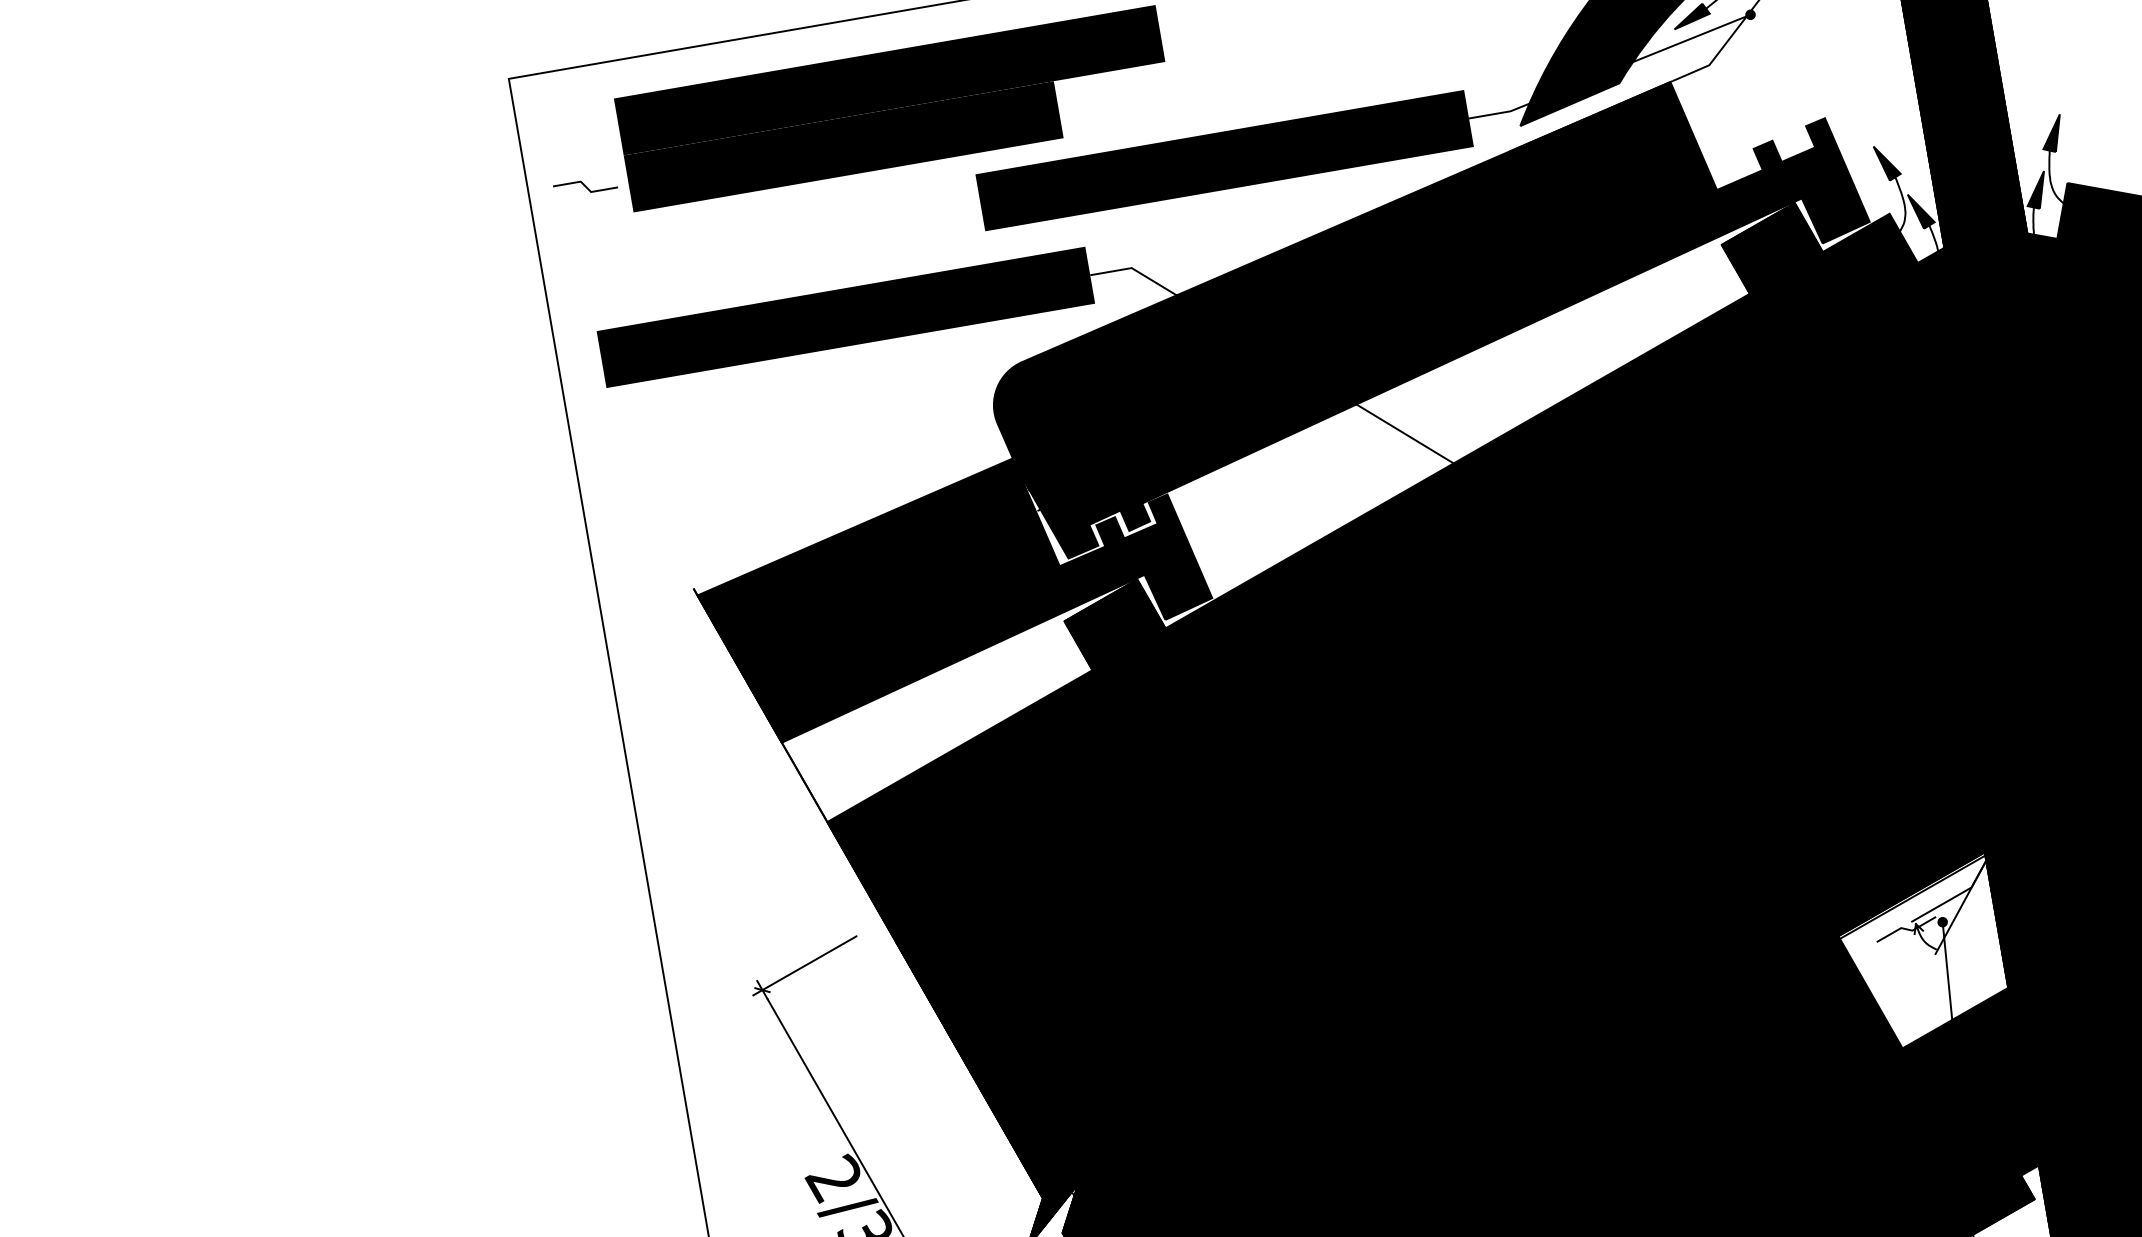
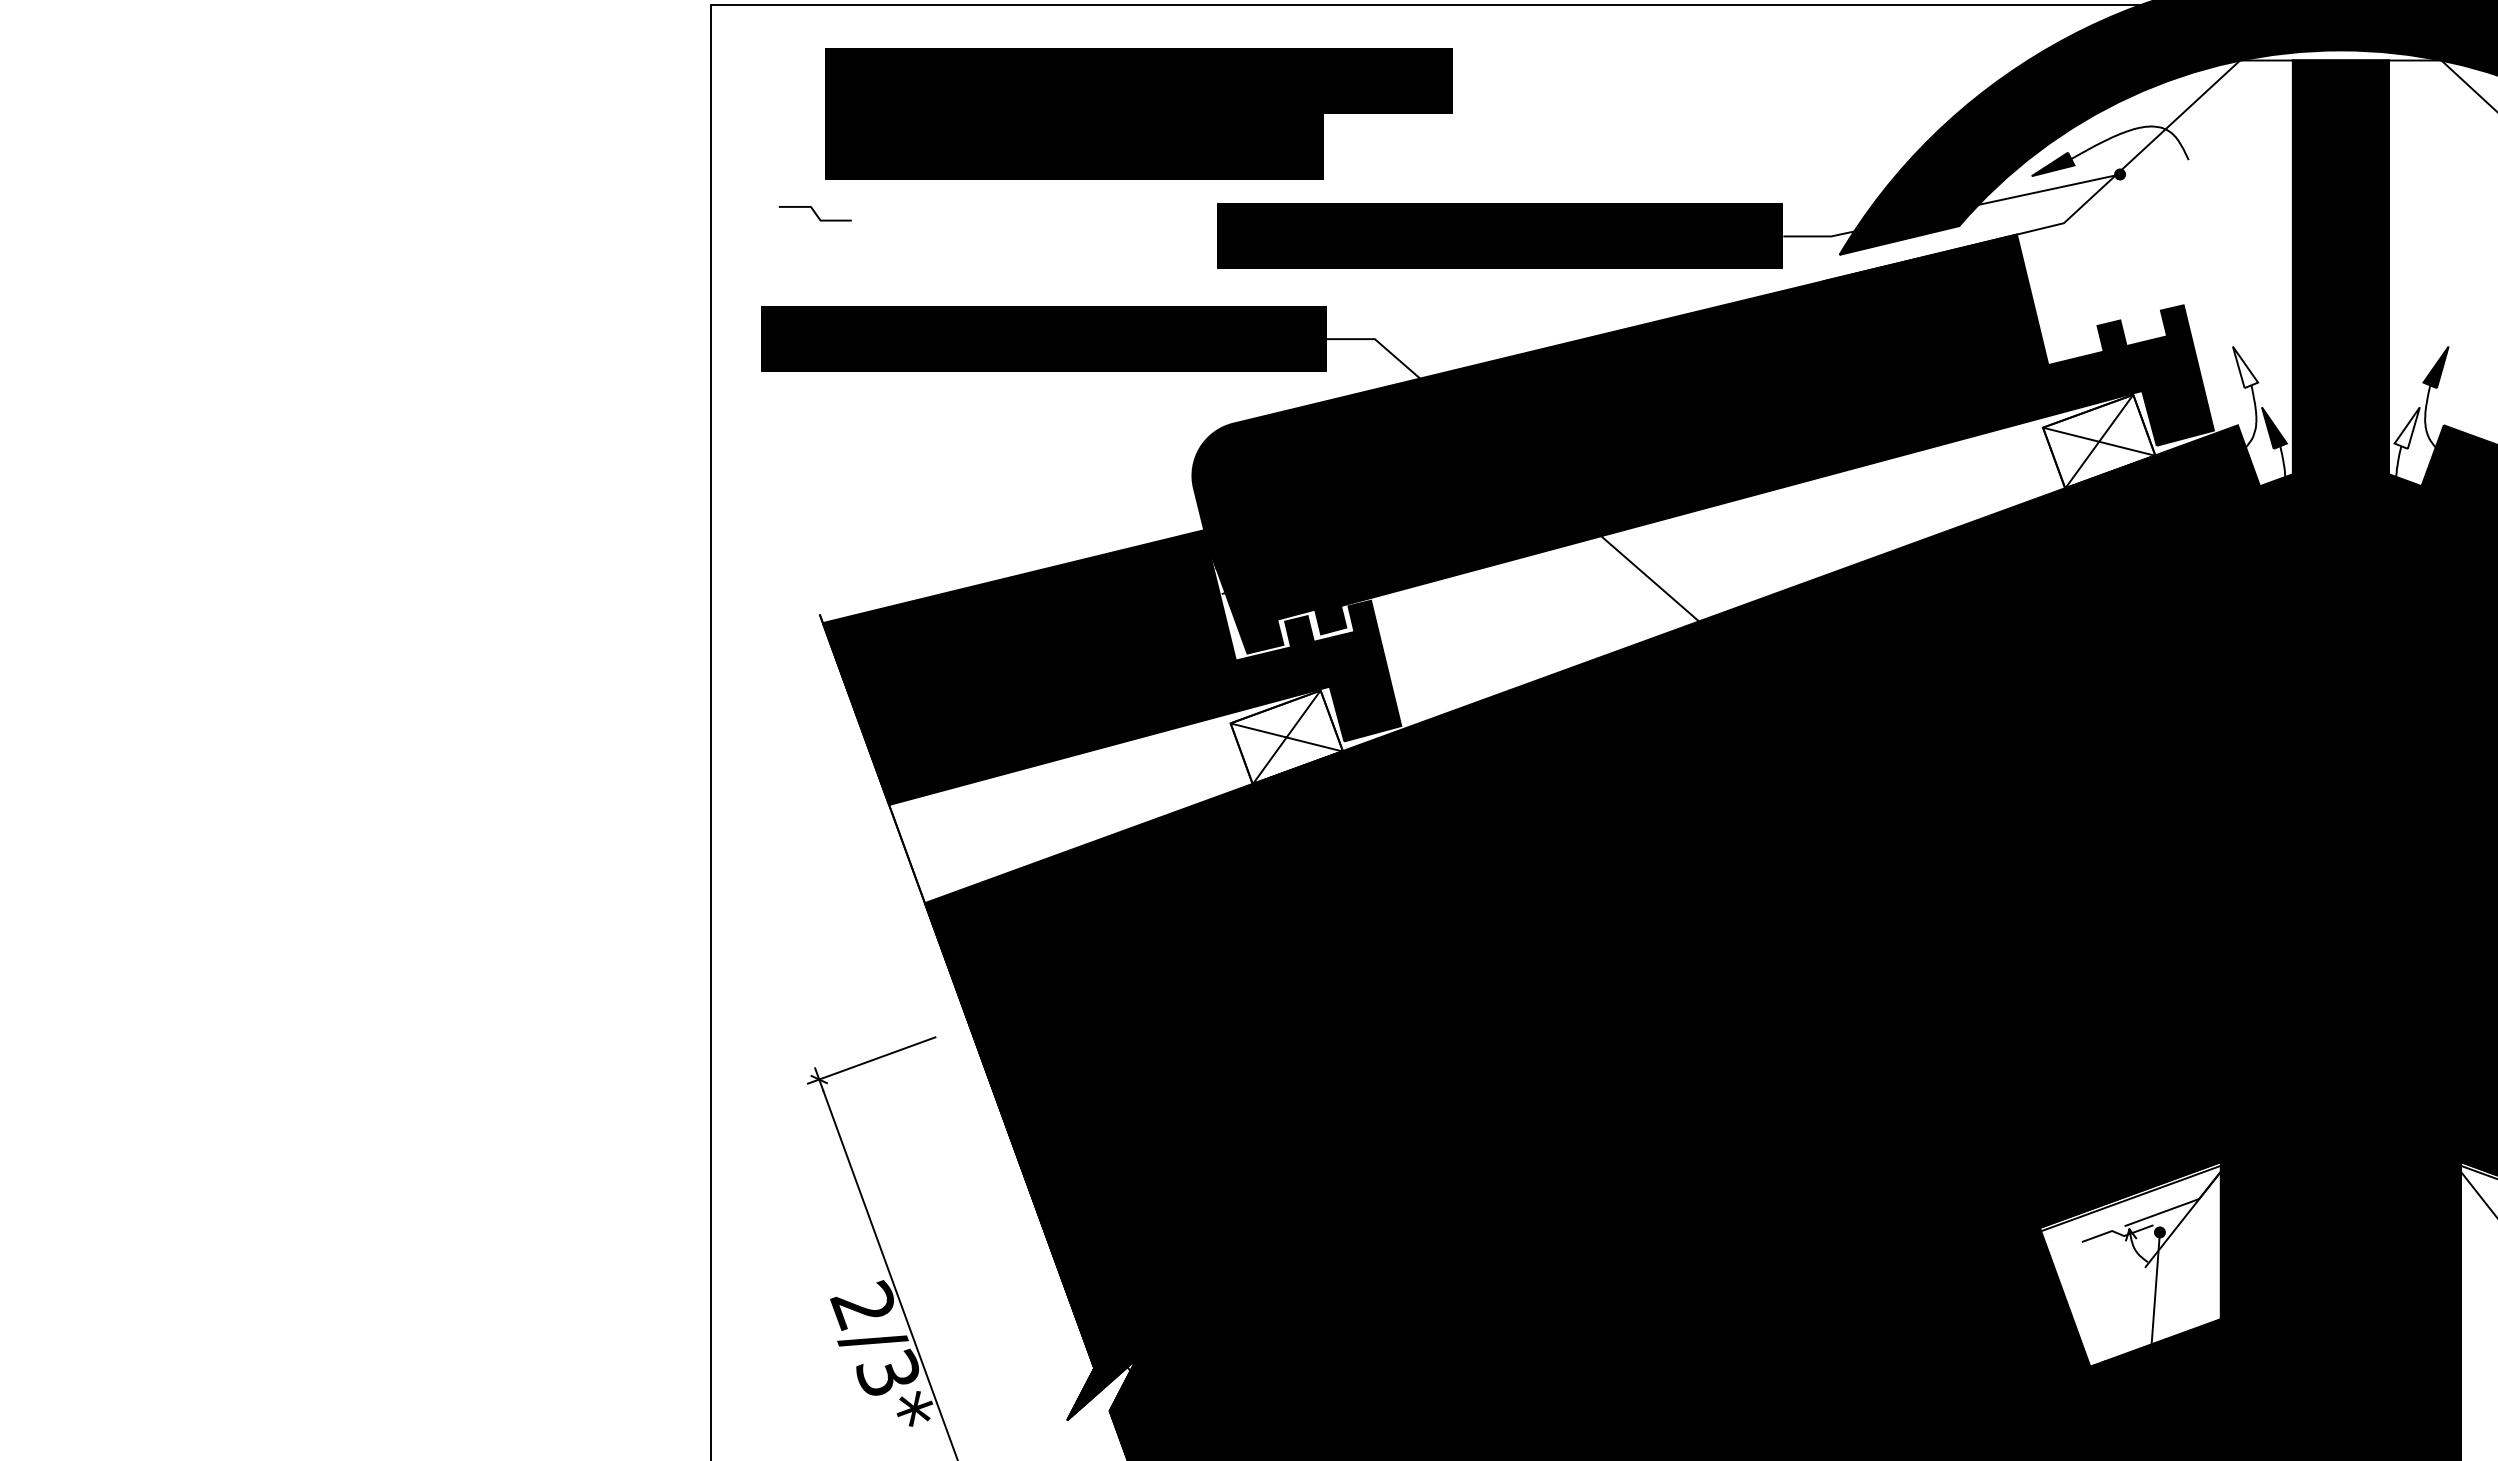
fill: (1887, 162) -> (2245, 367), removed
line: (584, 186) -> (814, 213), moved
fill: (2035, 190) -> (2406, 427), removed
fill: (1772, 248) -> (2099, 441), removed
fill: (1114, 625) -> (1286, 737), removed

